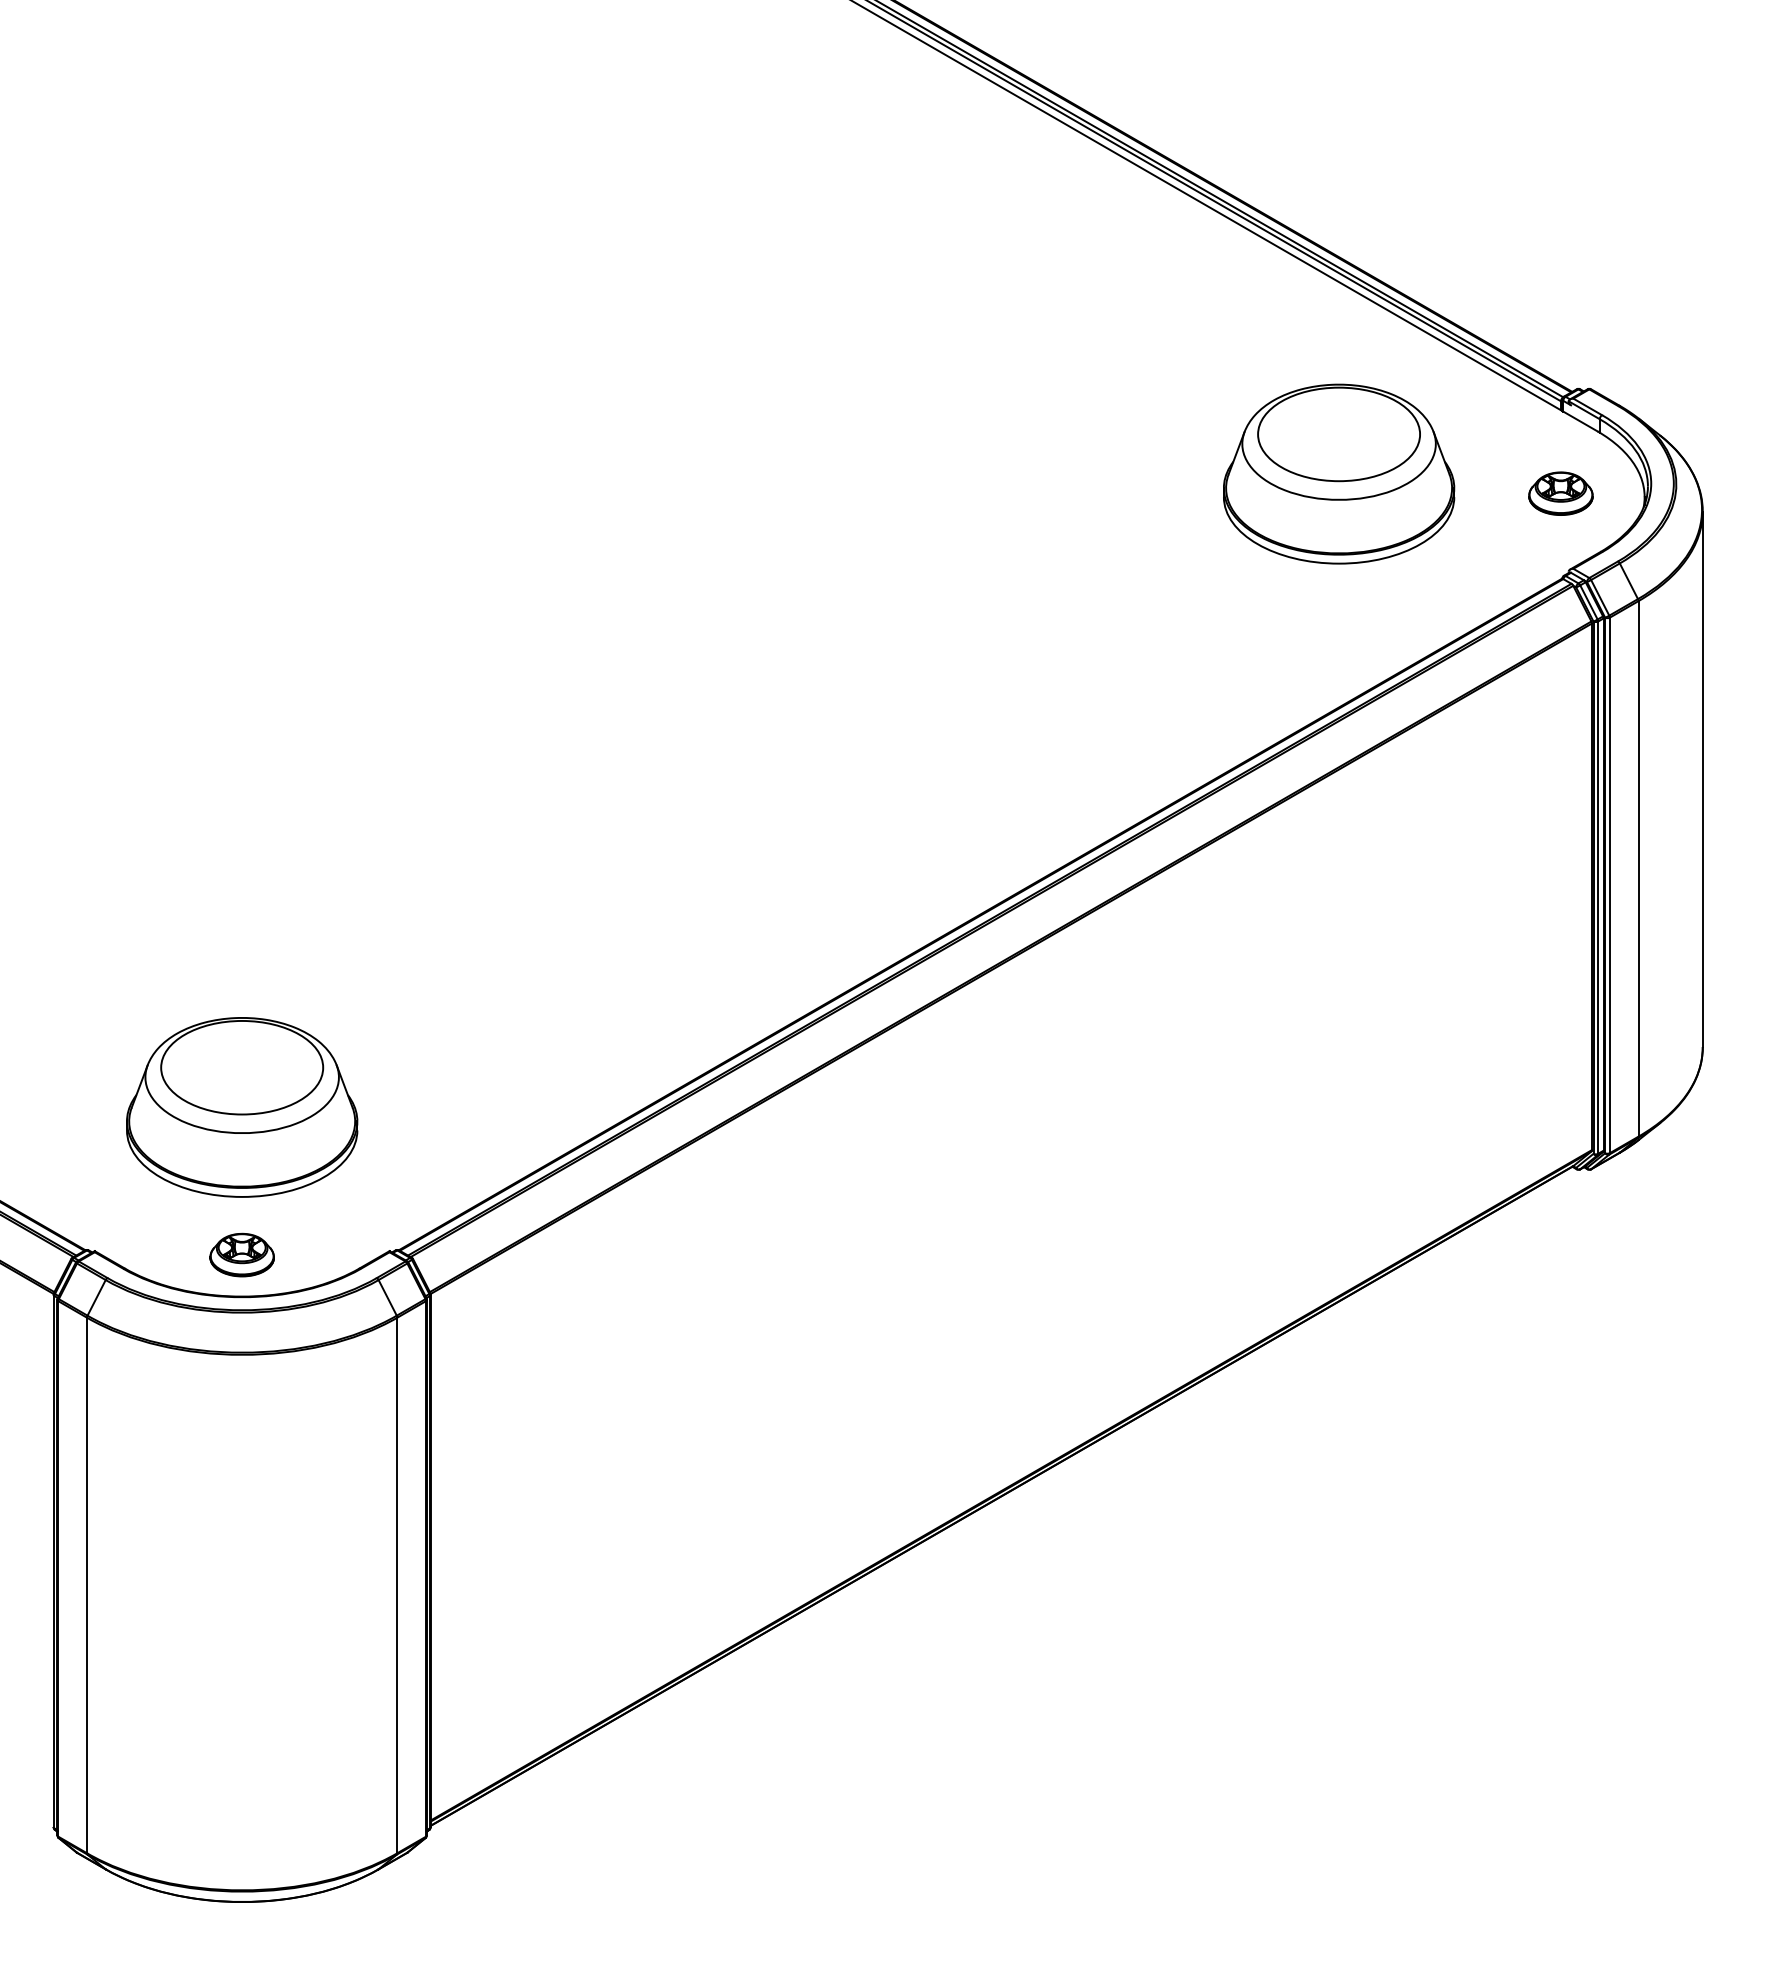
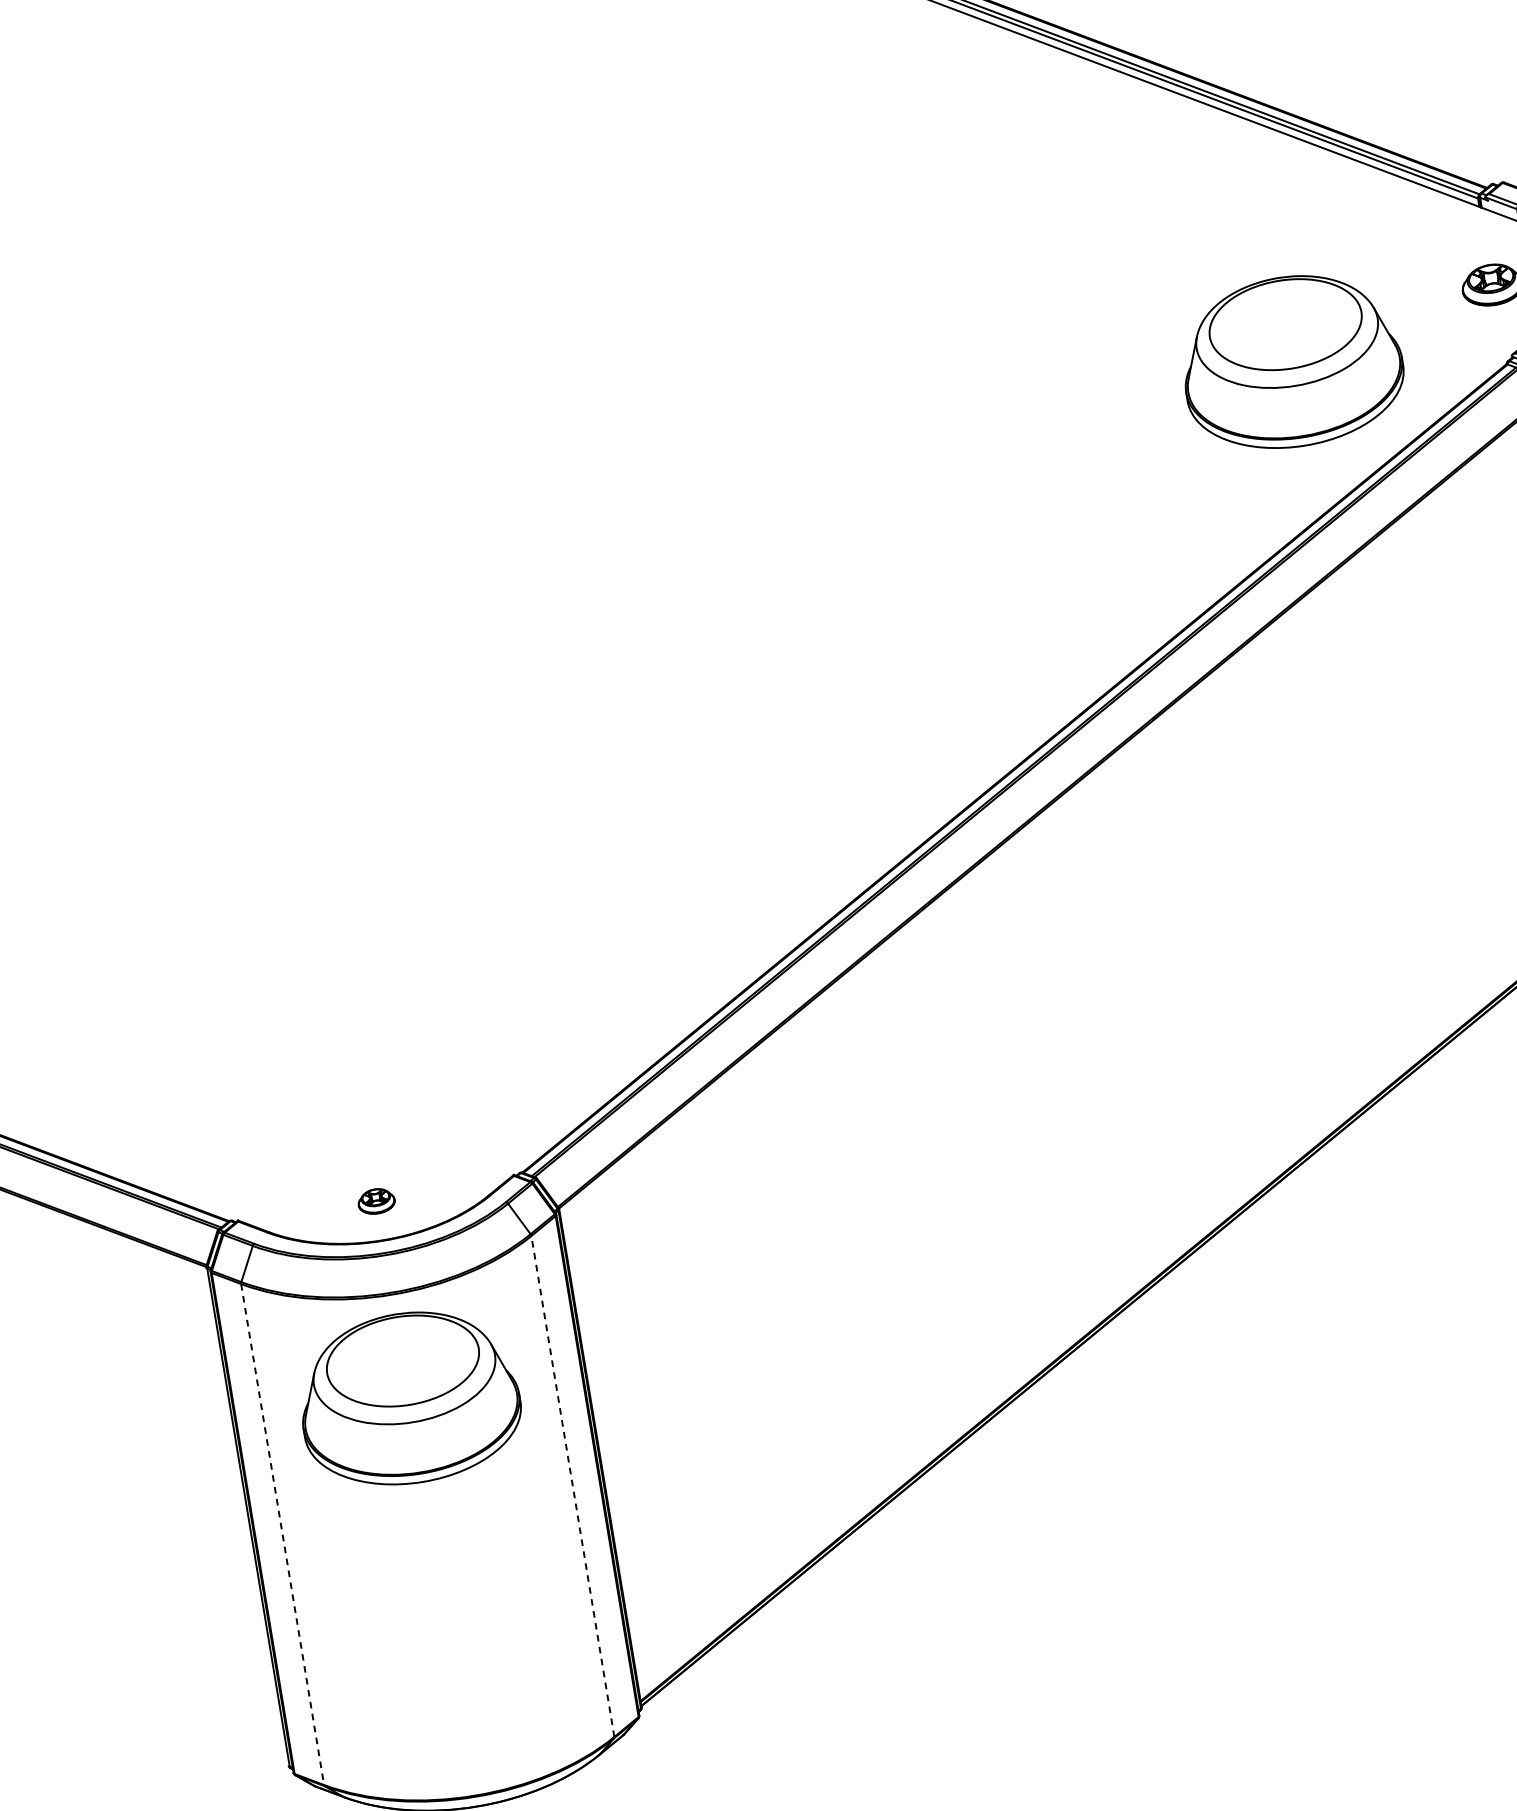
part: (1339, 473) -> (1292, 361), moved
part: (242, 1107) -> (409, 1398), moved
part: (241, 1254) -> (375, 1200), size x0.6
line: (87, 1585) -> (283, 1534), solid -> dashed
line: (397, 1585) -> (573, 1486), solid -> dashed

